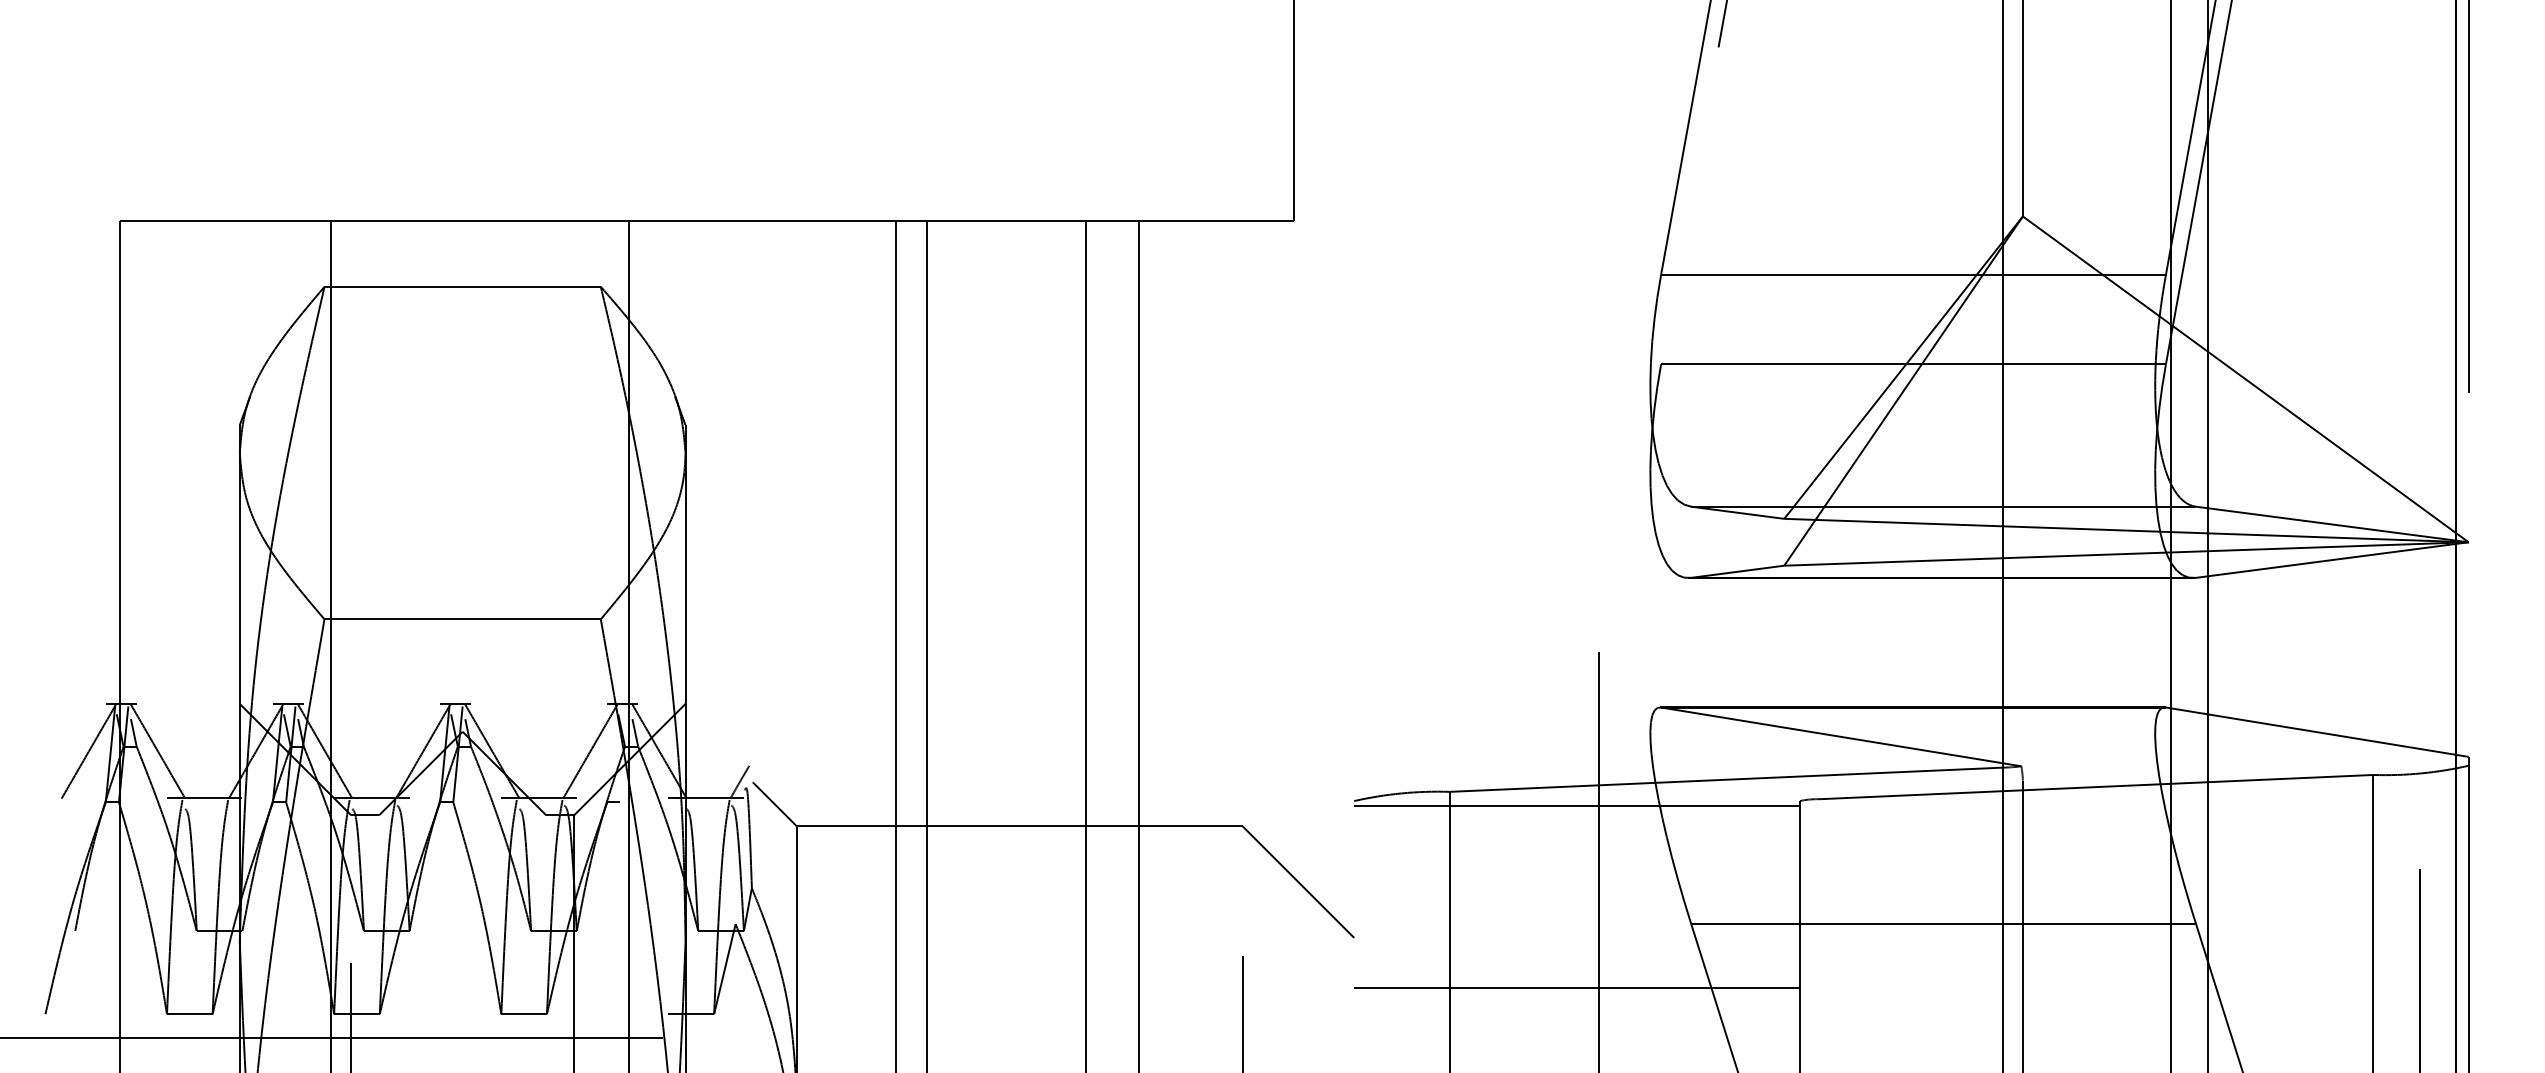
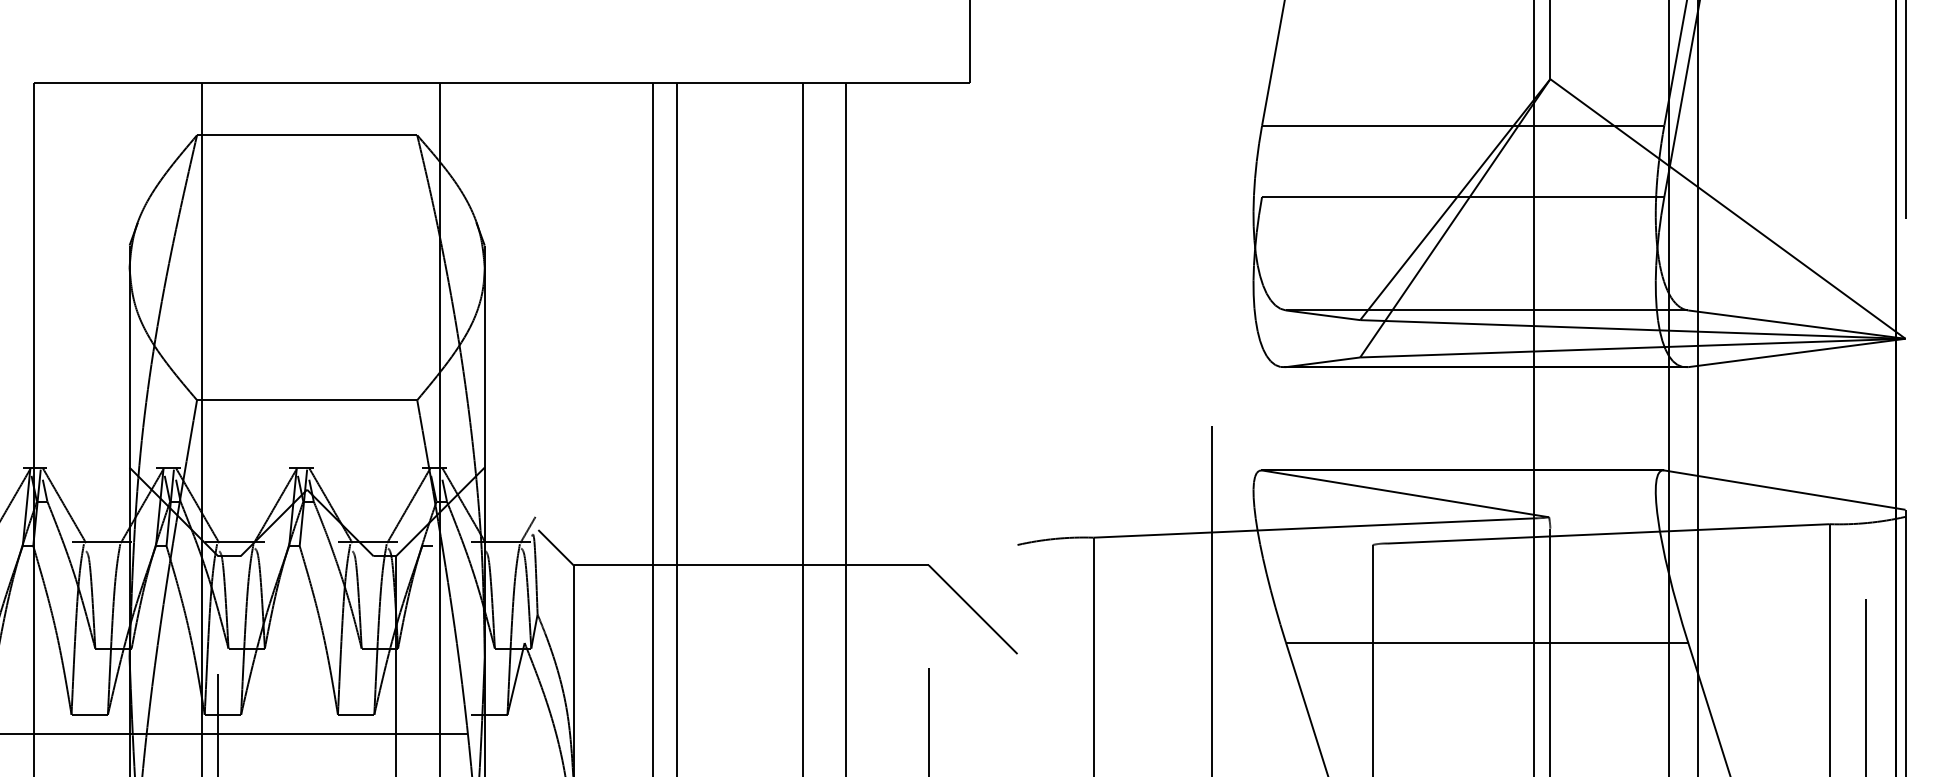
line: (1576, 806) -> (1194, 549), removed
line: (1576, 987) -> (1194, 693), removed

